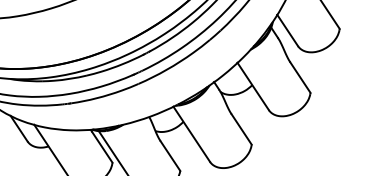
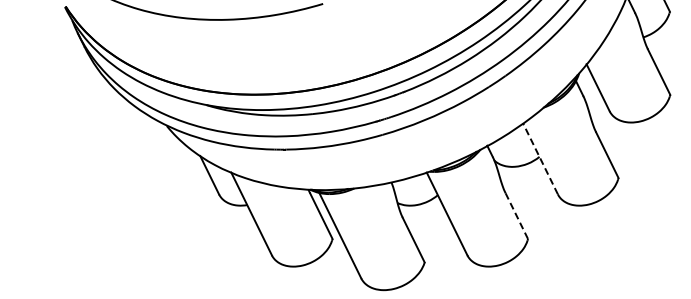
line: (253, 86) -> (540, 158), solid -> dashed
line: (241, 128) -> (516, 215), solid -> dashed

